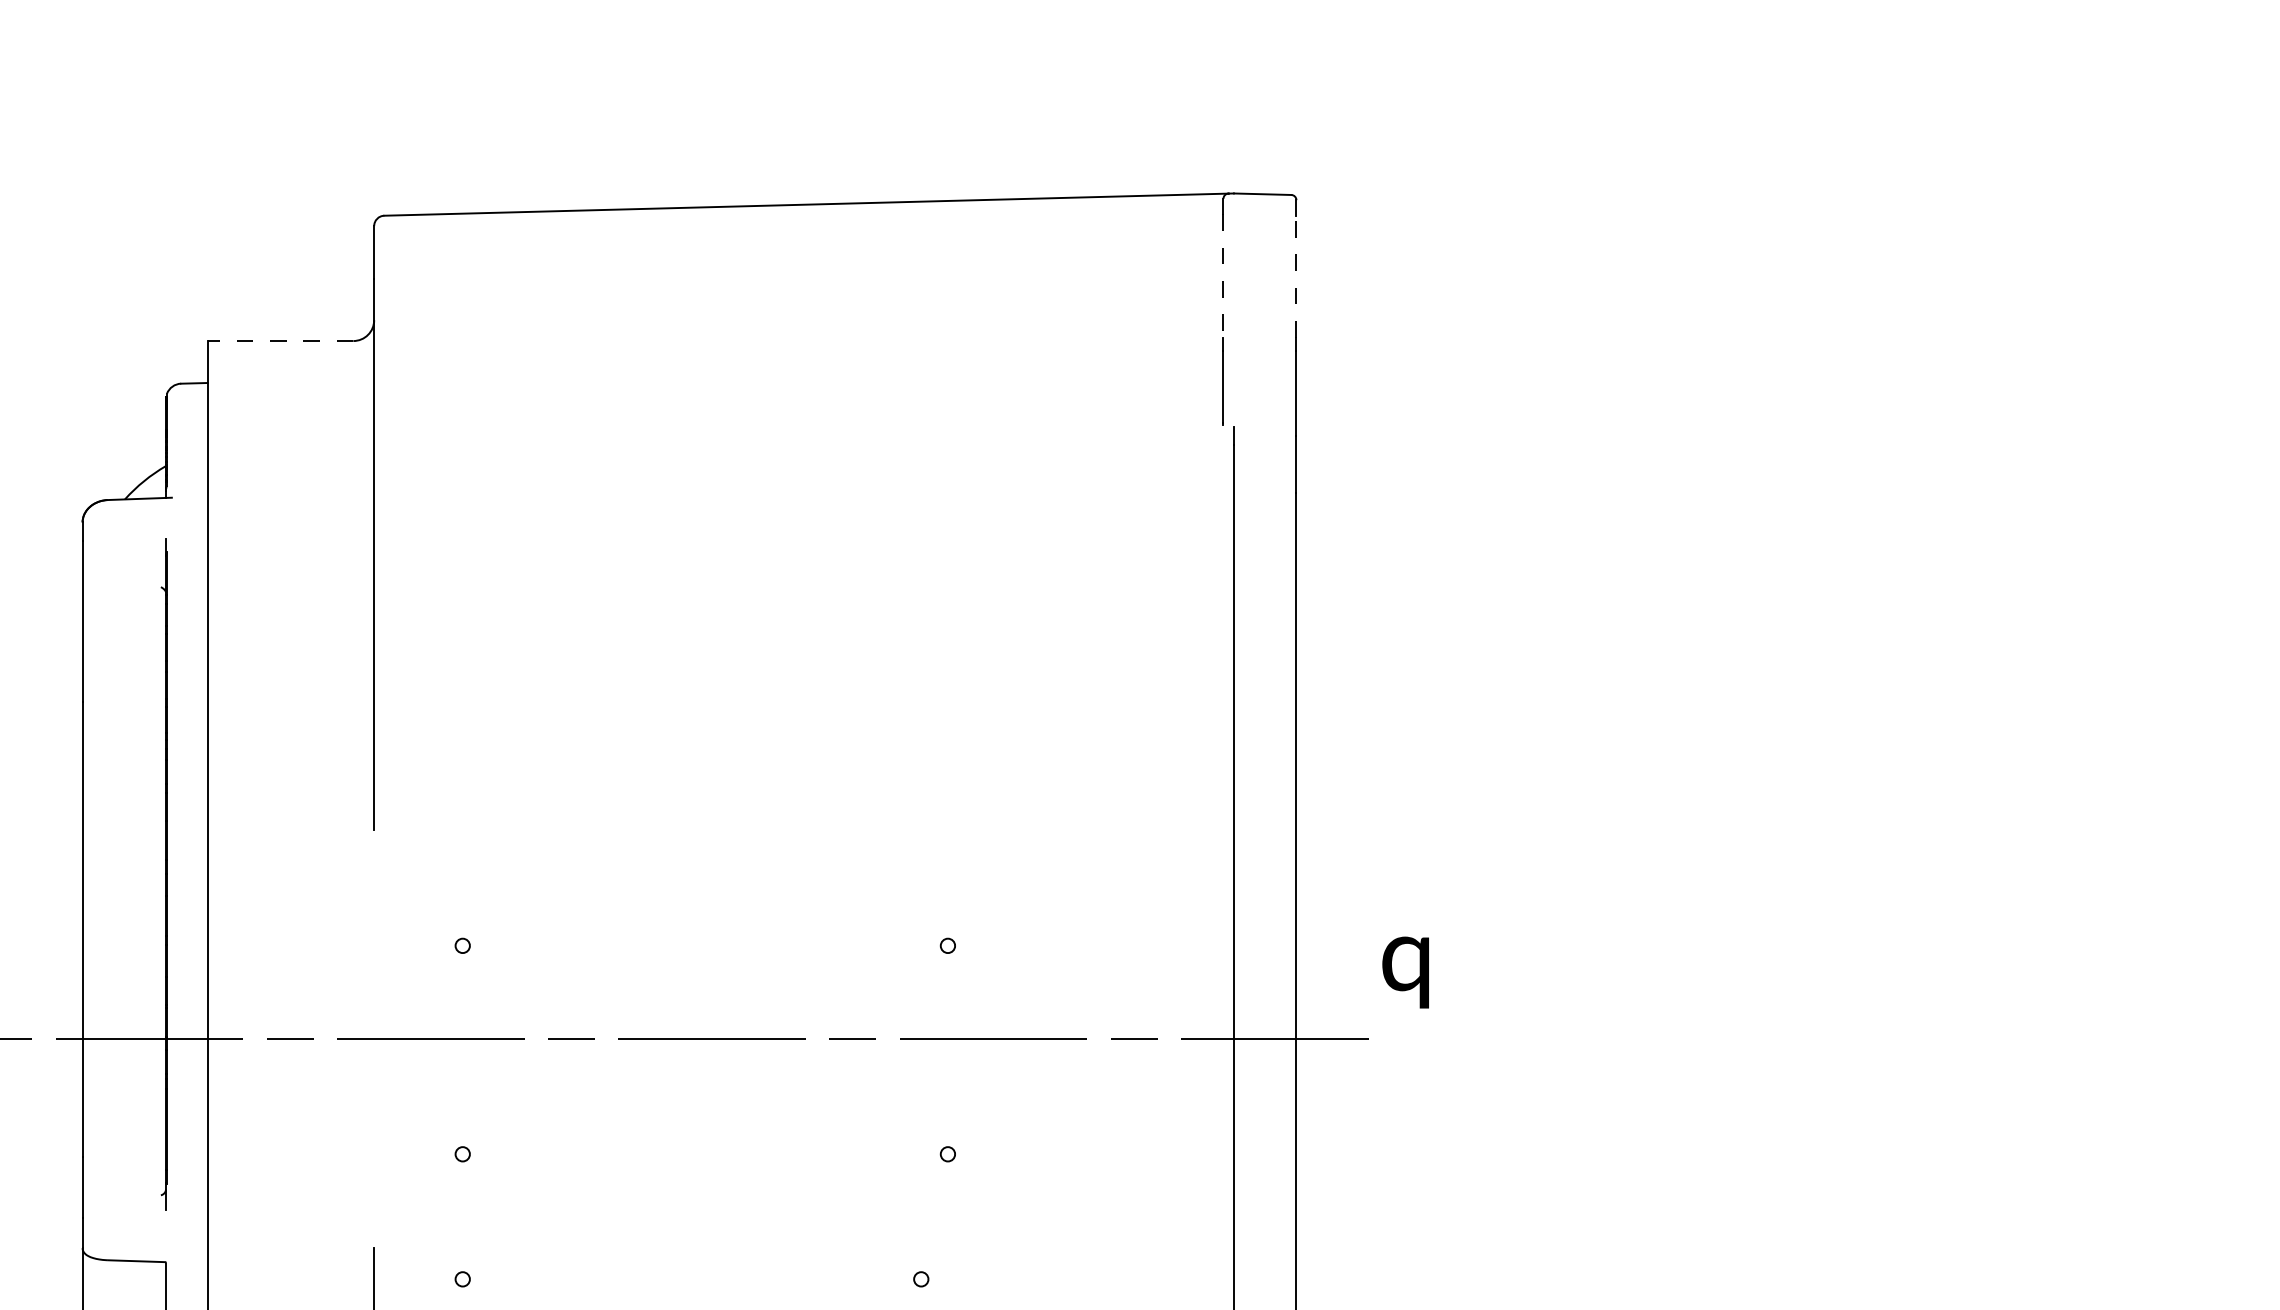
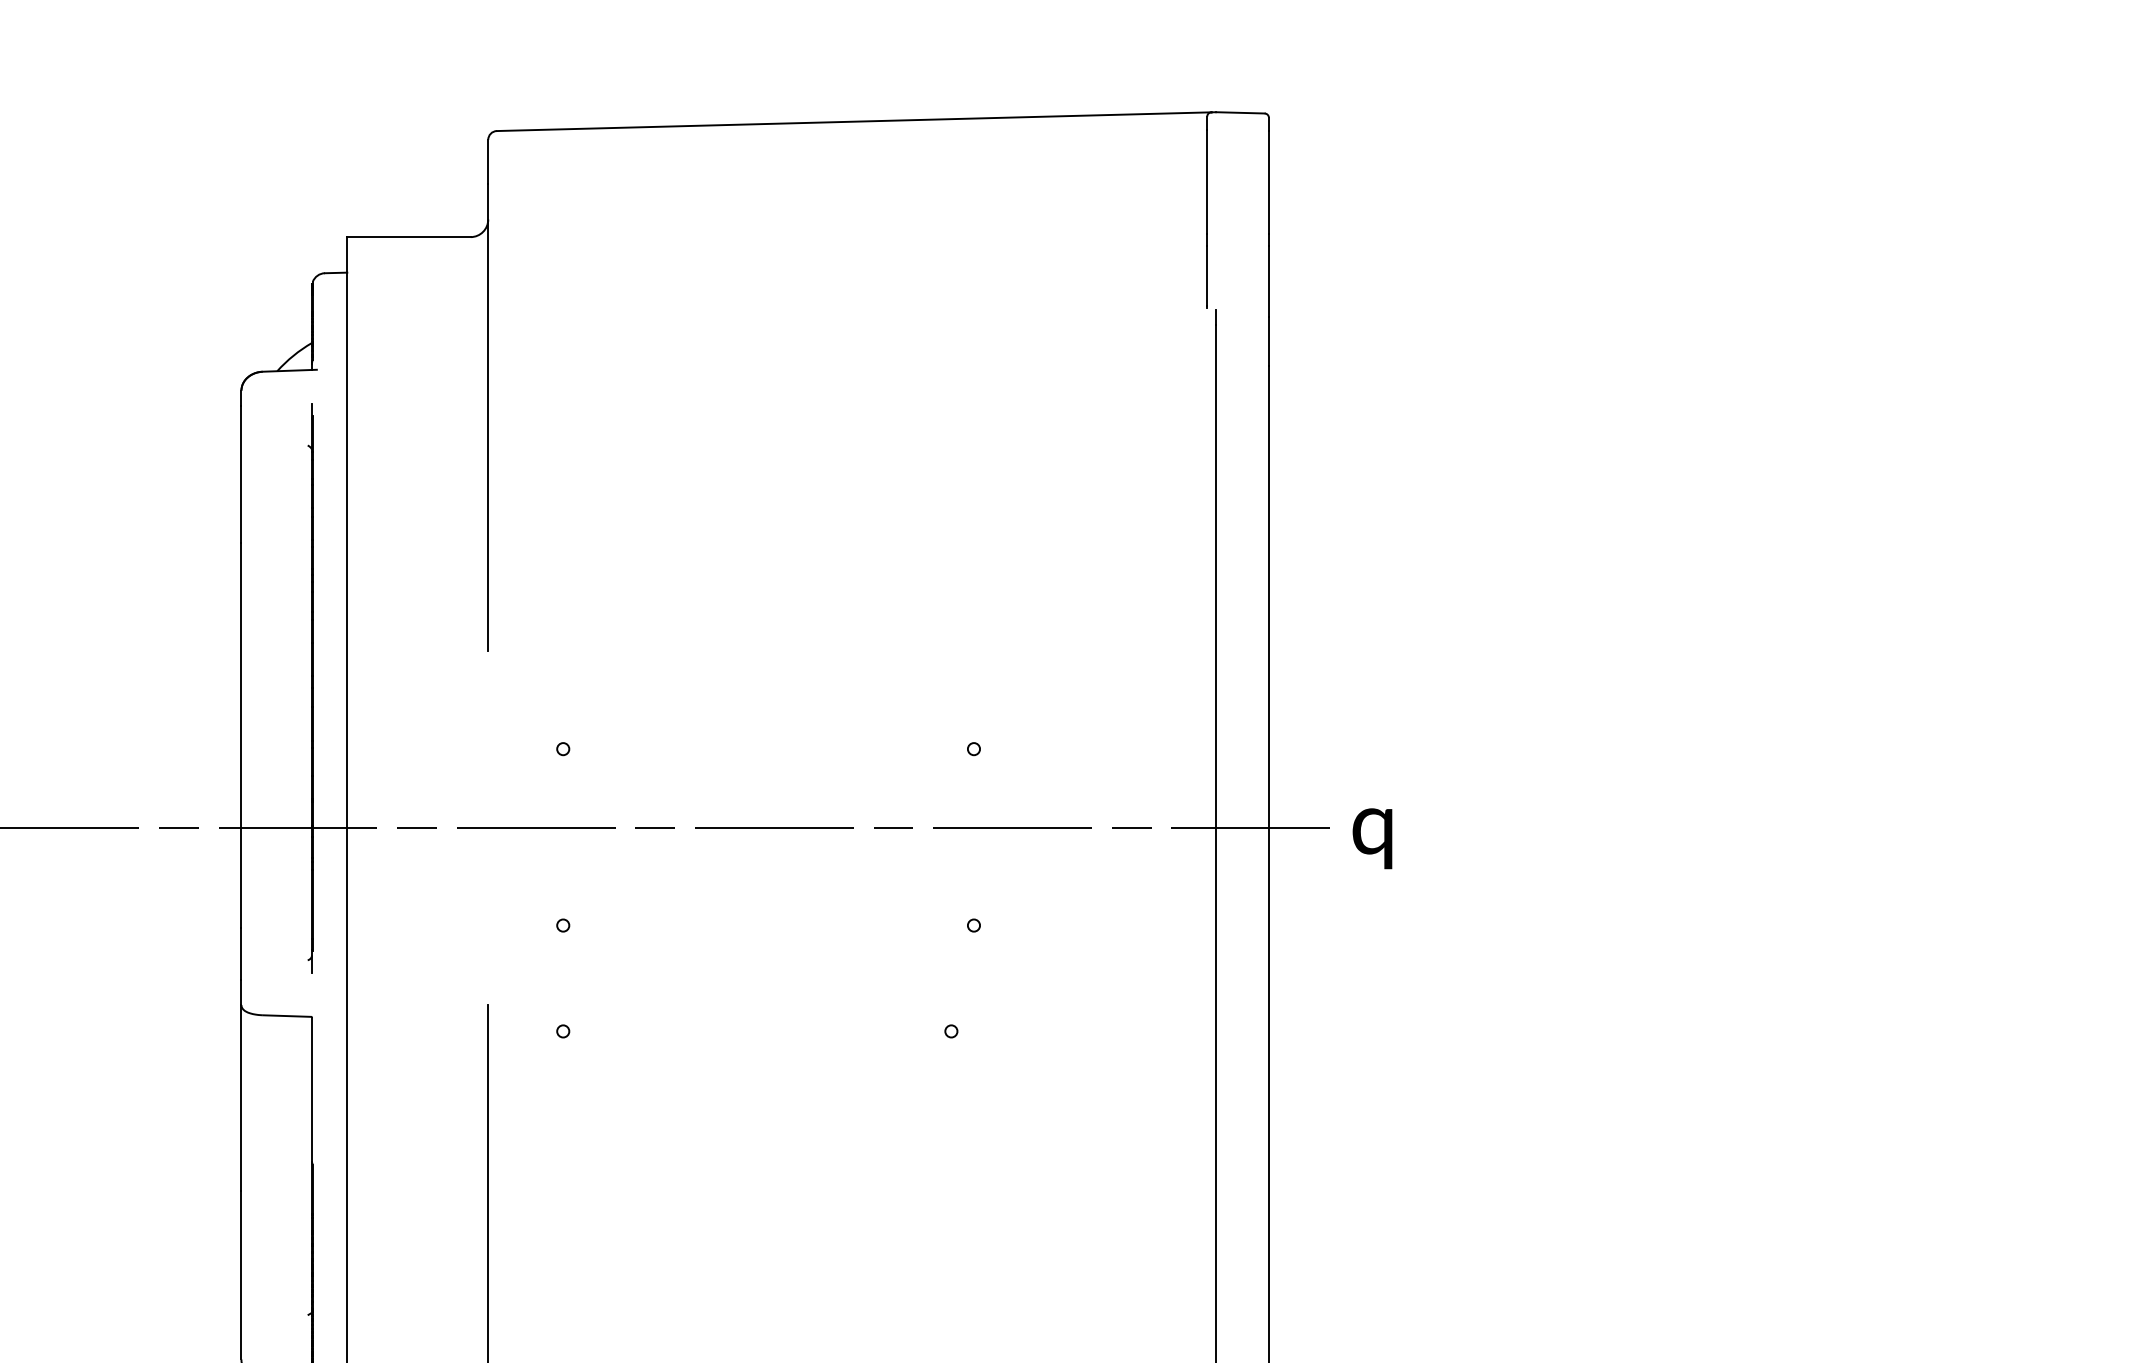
line: (1223, 276) -> (1207, 182), dashed -> solid
line: (1295, 276) -> (1268, 182), dashed -> solid
line: (279, 341) -> (408, 237), dashed -> solid
text: (1405, 972) -> (1372, 838), moved

